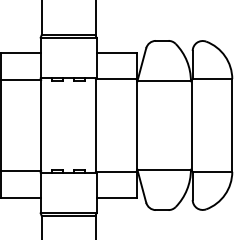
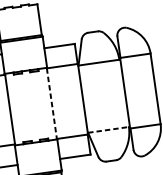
line: (96, 125) -> (52, 103), solid -> dashed
line: (164, 169) -> (108, 129), solid -> dashed

